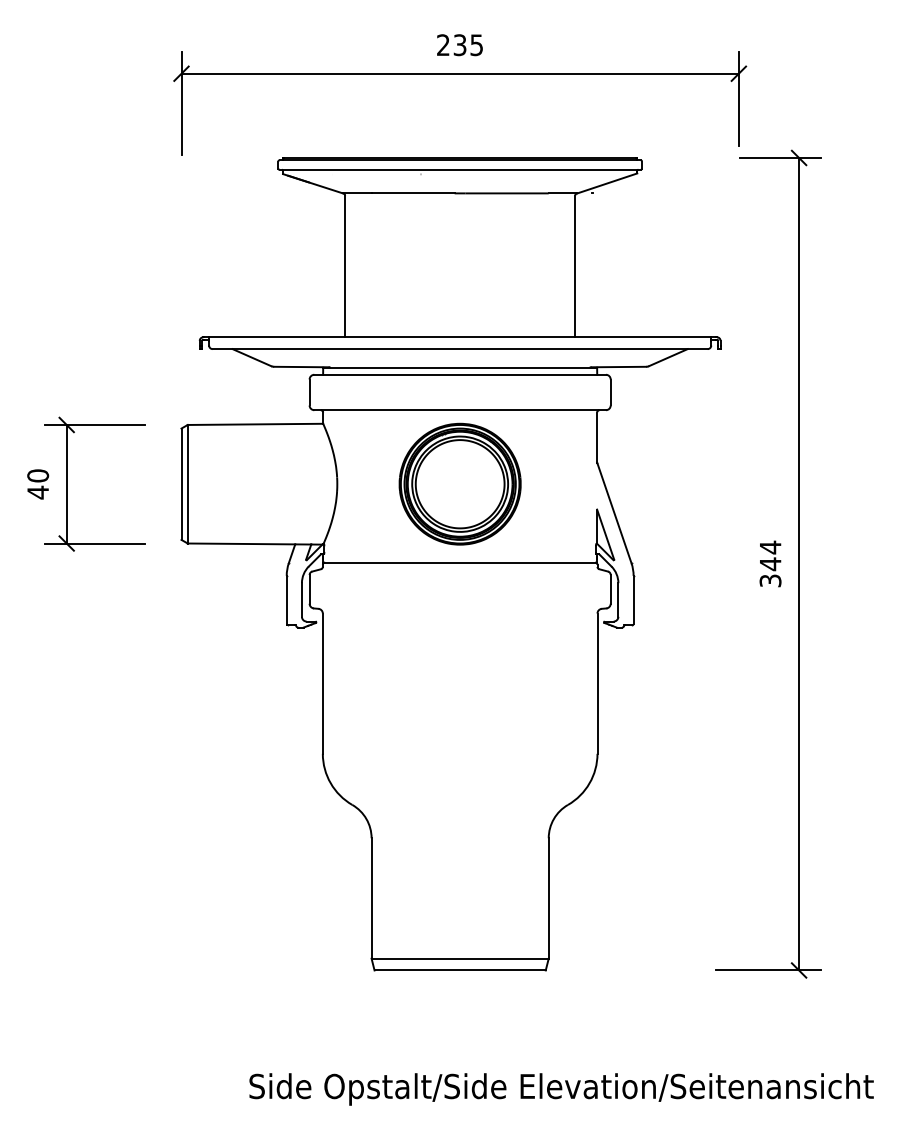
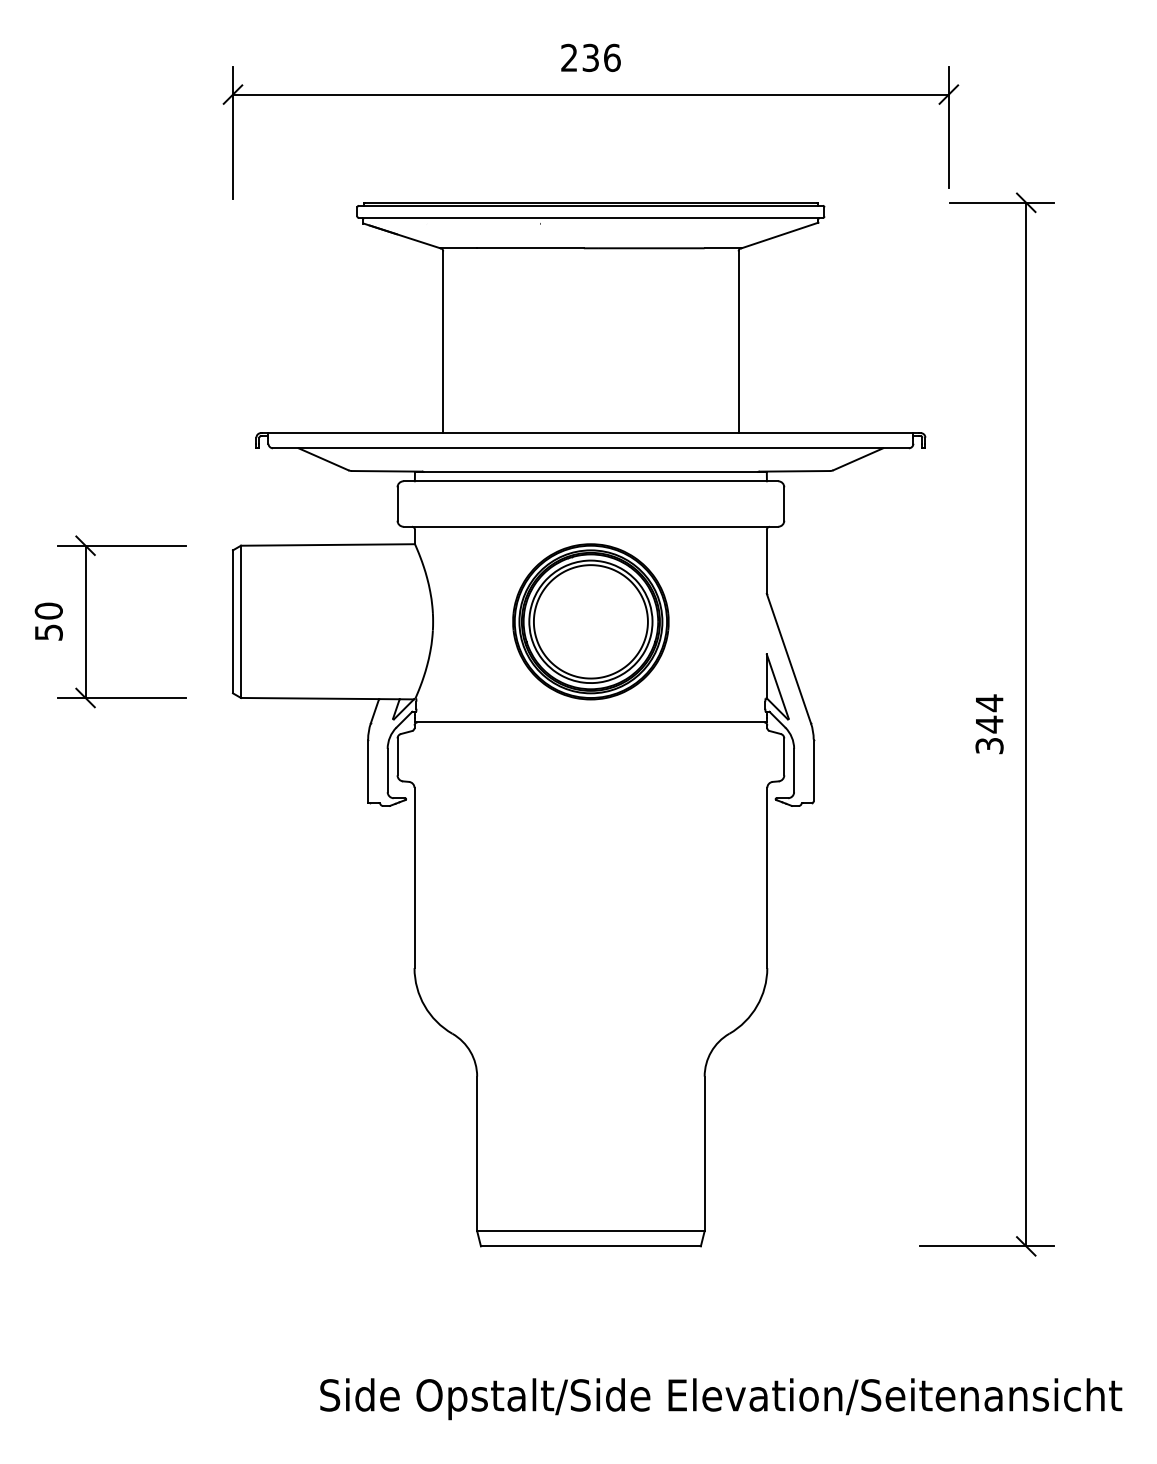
text: (476, 45) -> (611, 58), 235 -> 236
text: (38, 492) -> (49, 632), 40 -> 50

